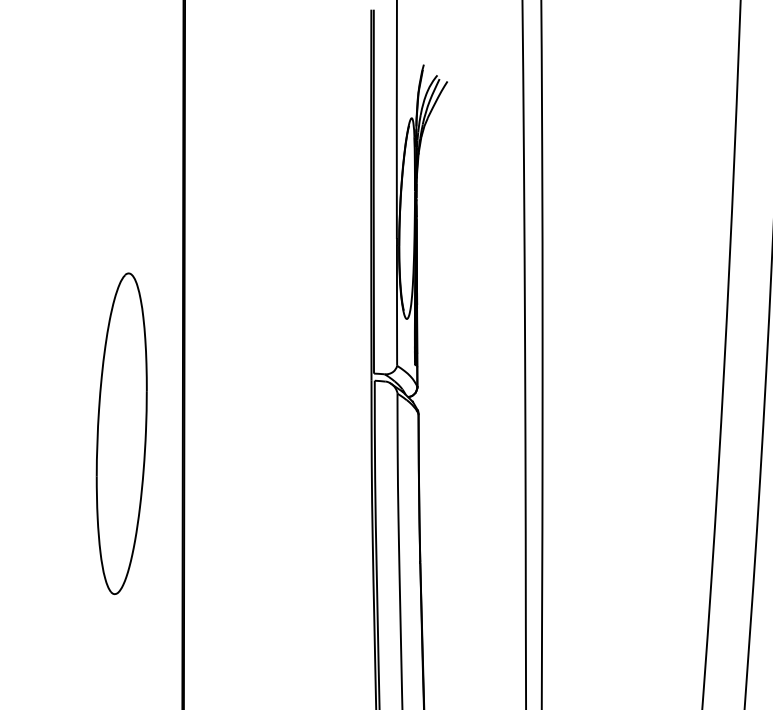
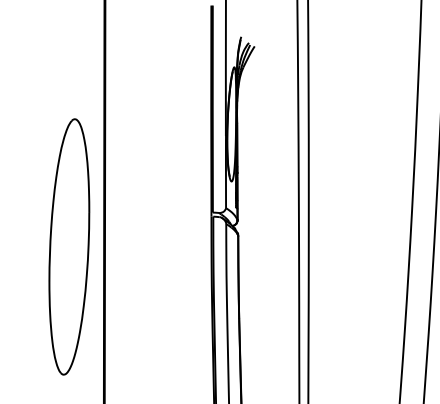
part: (121, 433) -> (69, 246), size x1.4

